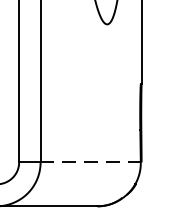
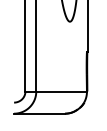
line: (92, 162) -> (62, 91), dashed -> solid

